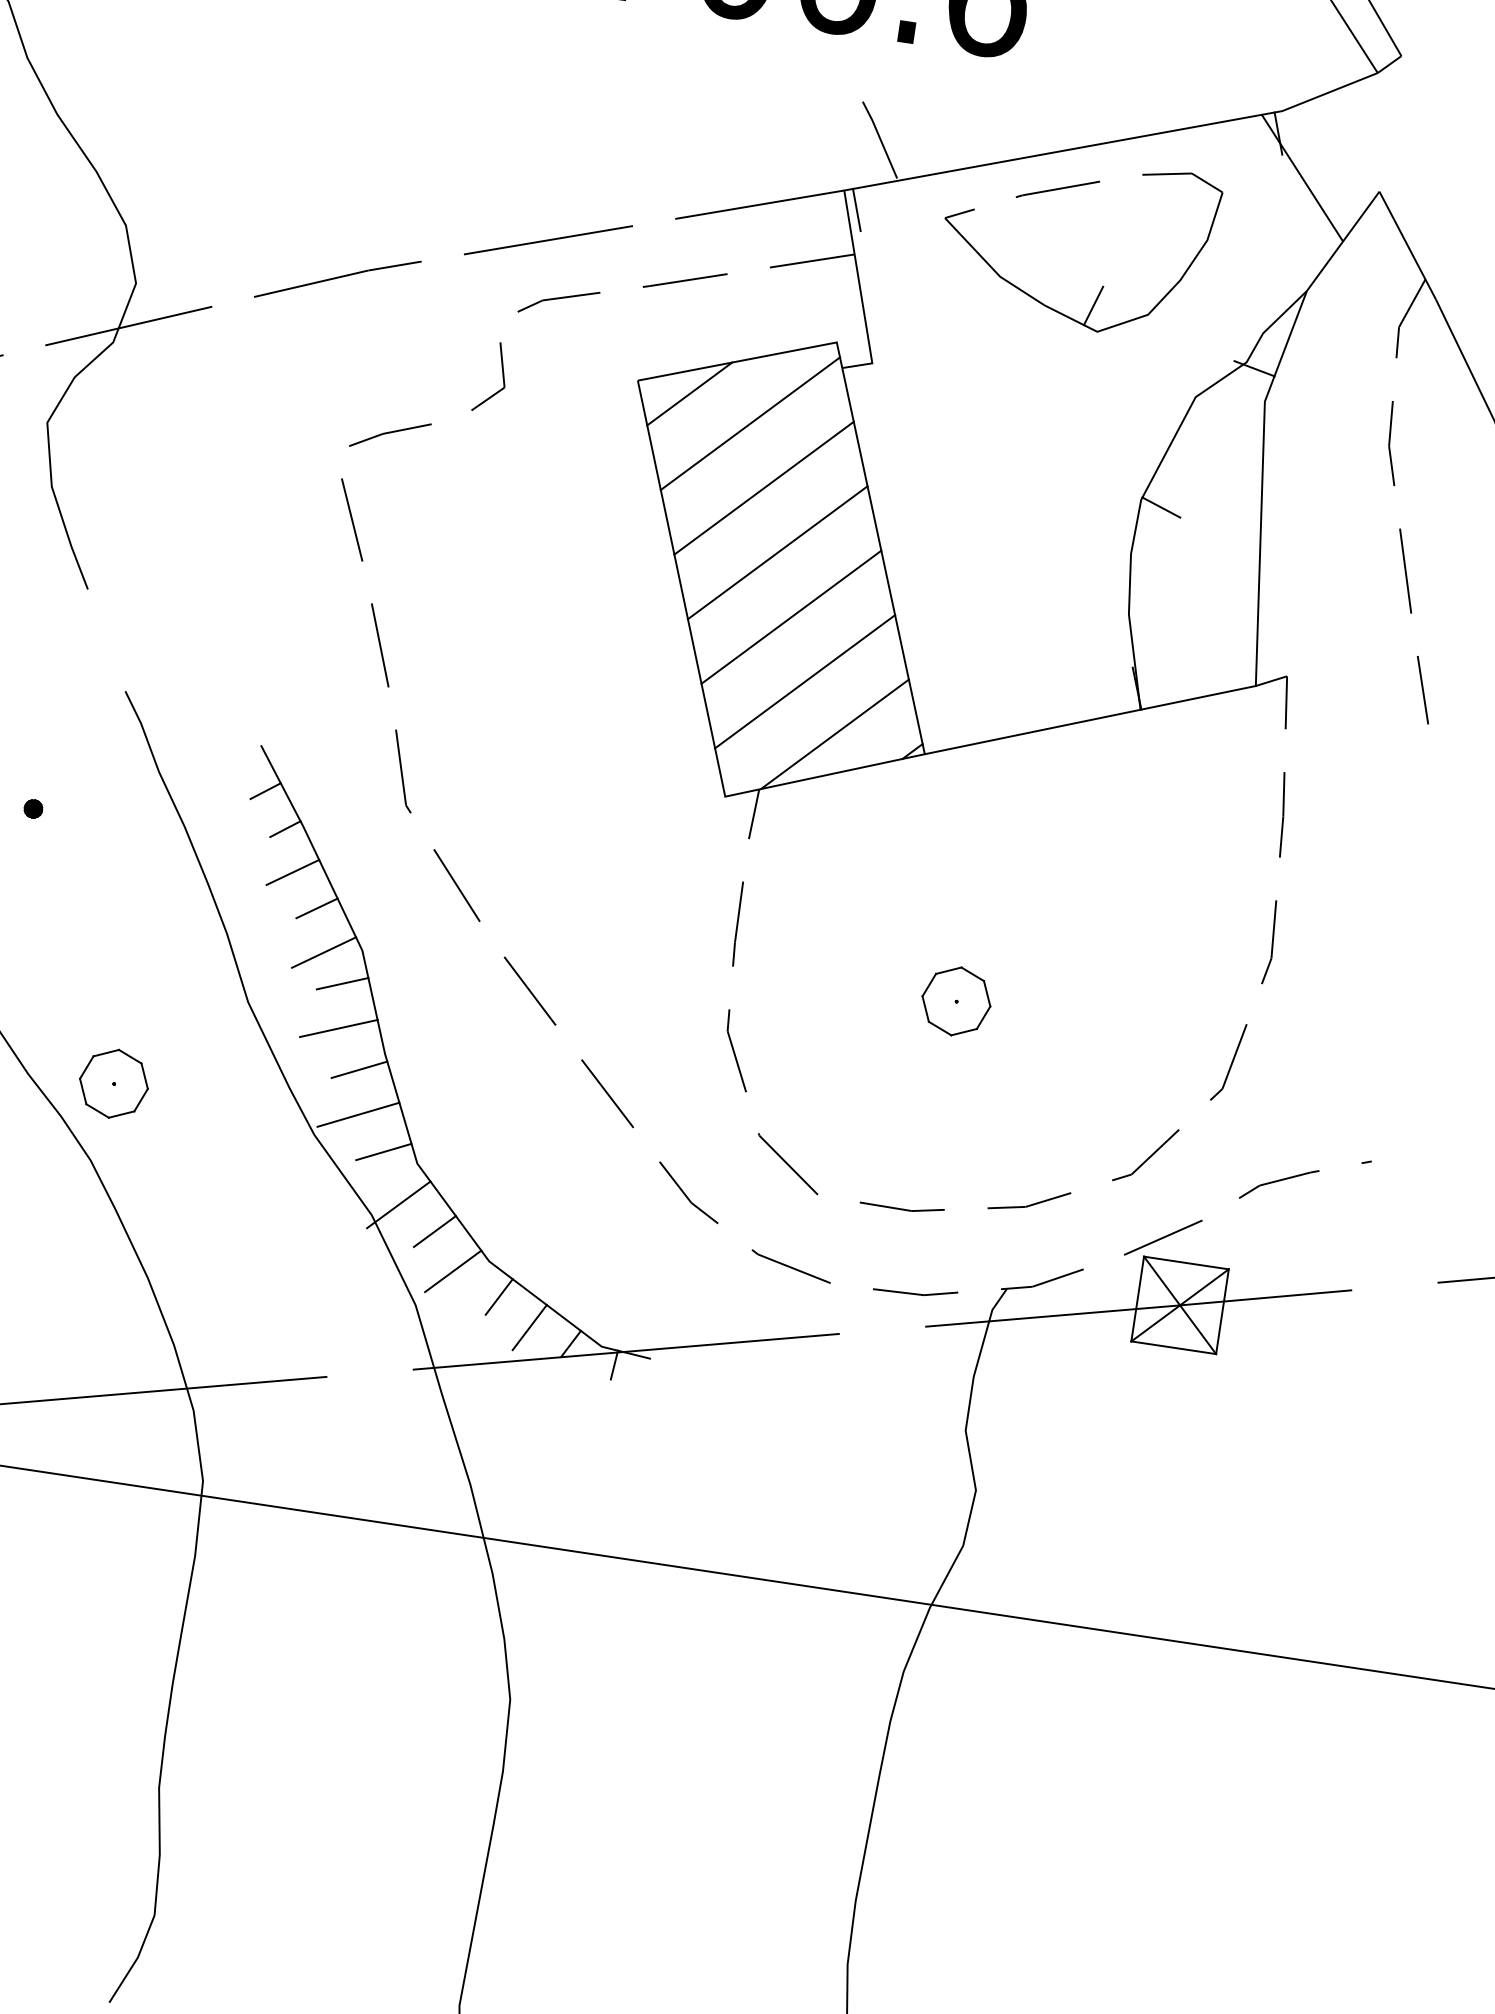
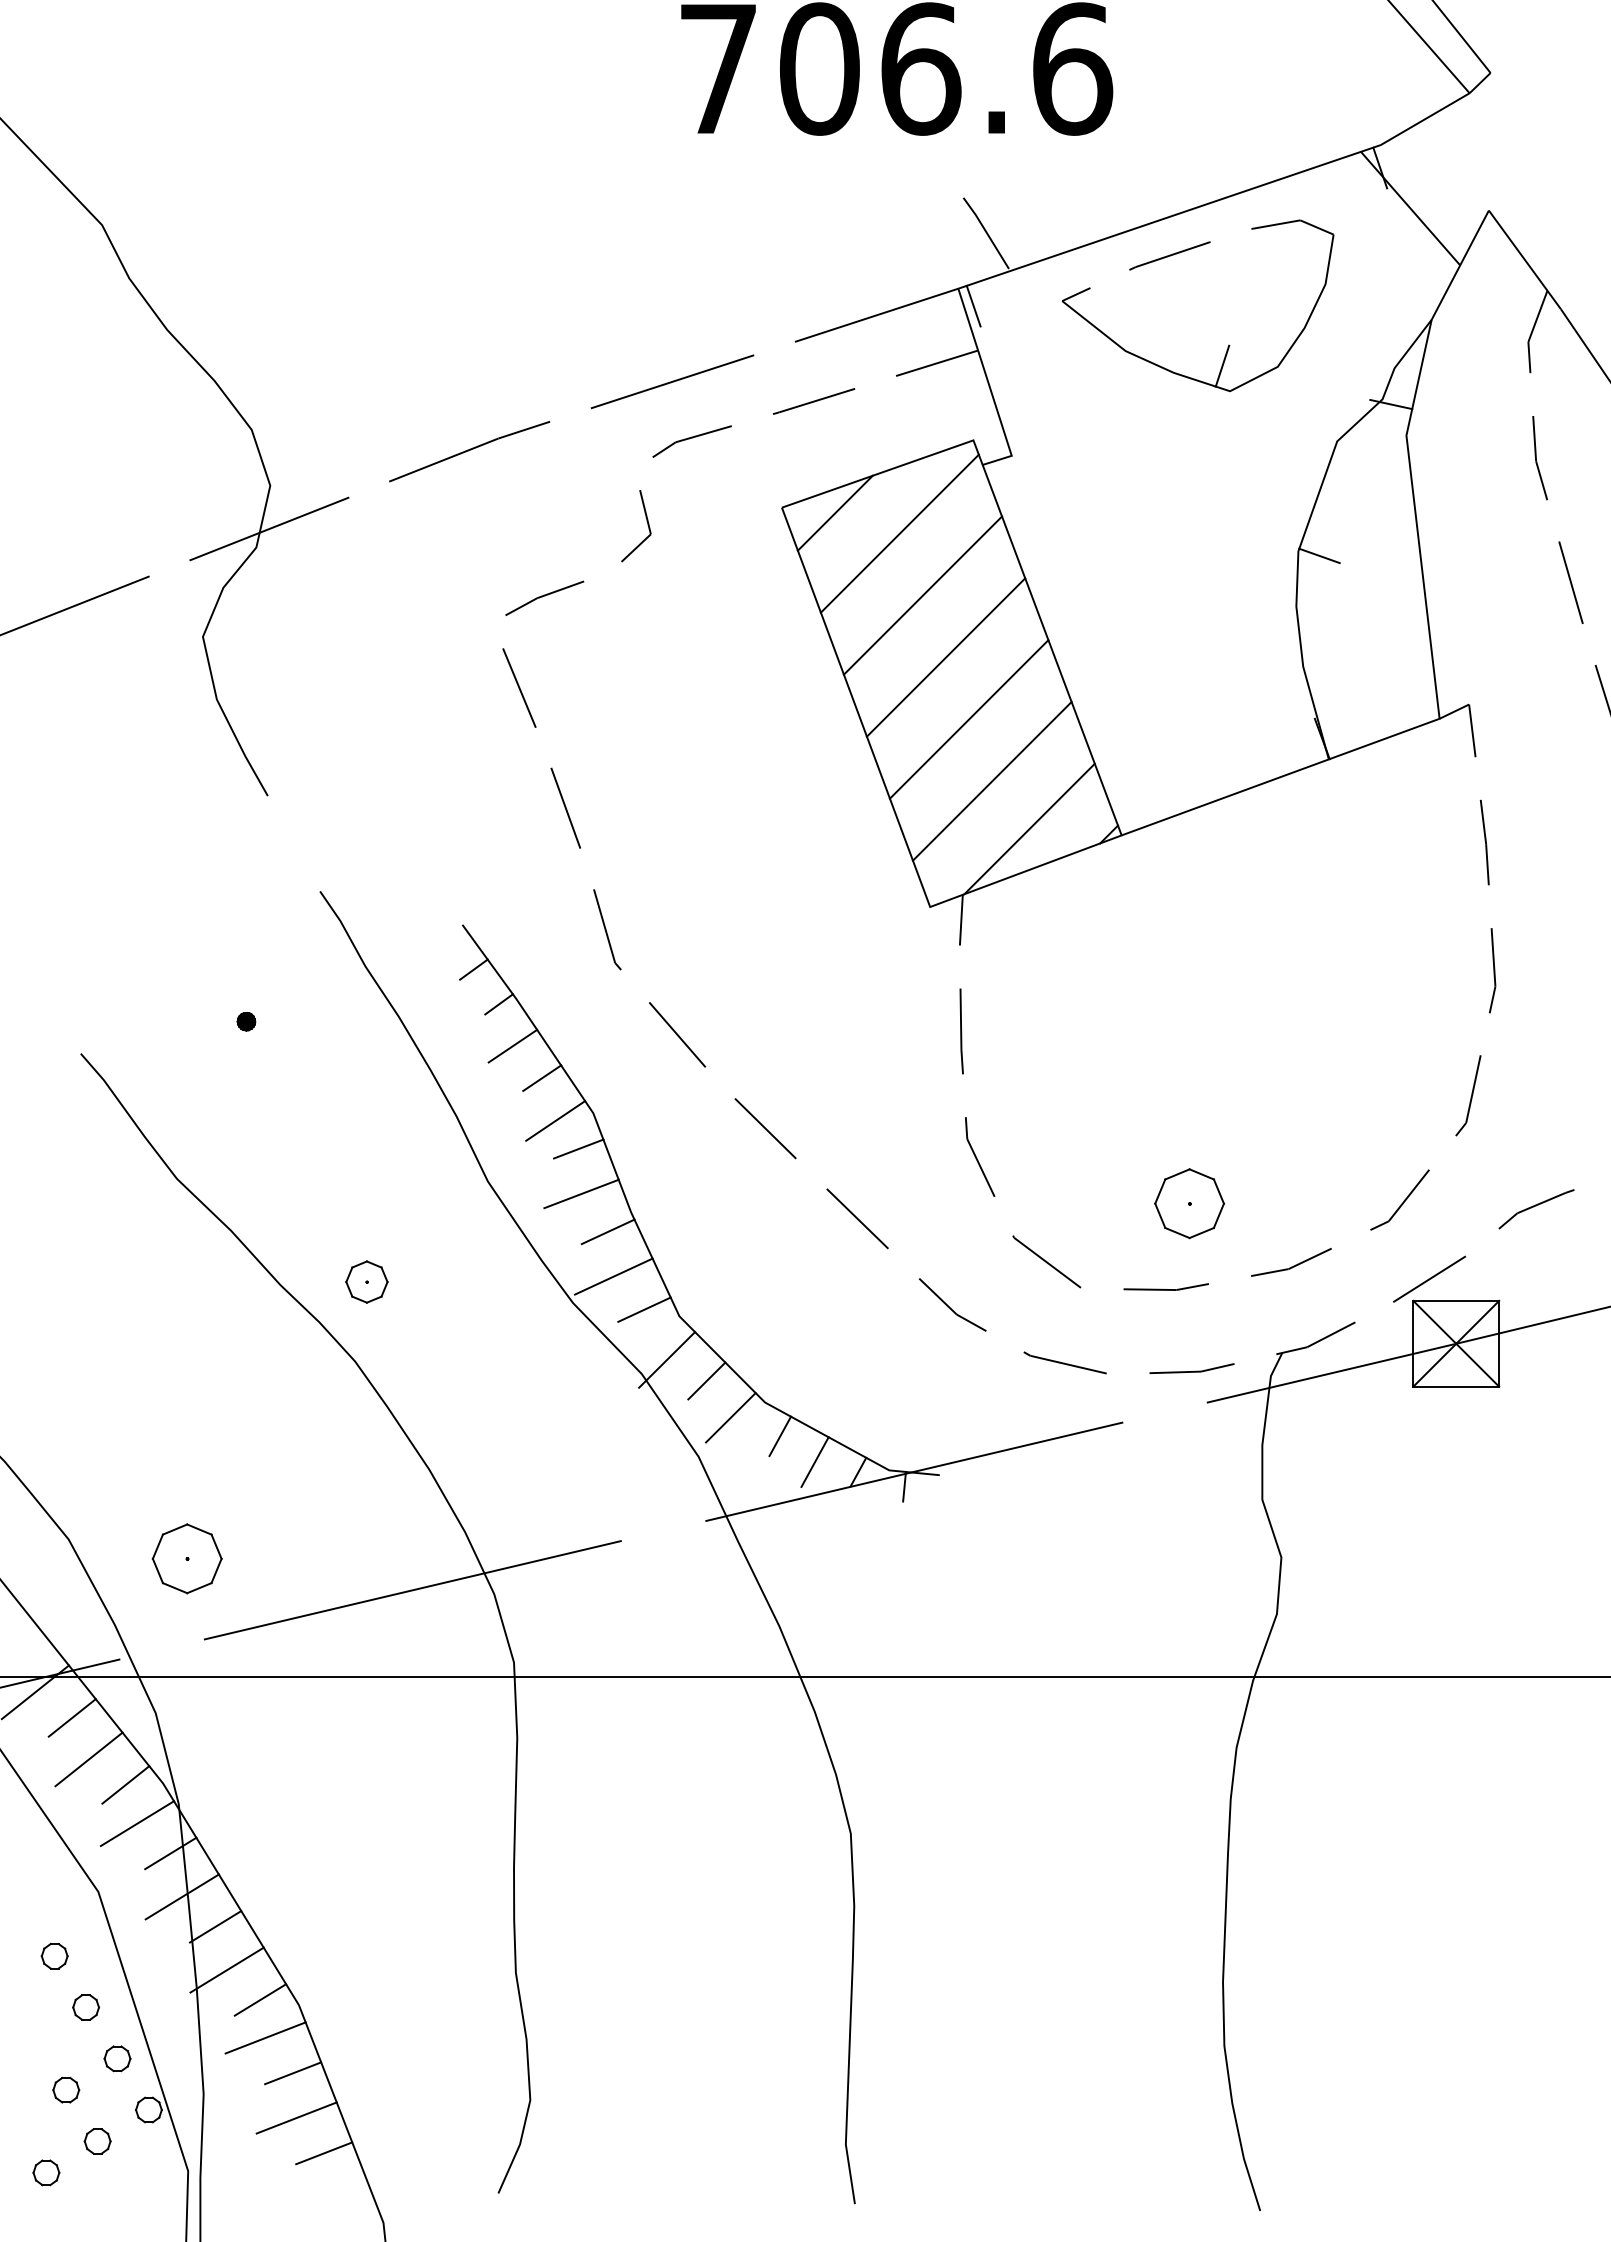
part: (956, 1001) -> (1189, 1203), moved
part: (113, 1083) -> (366, 1281), size x0.6

